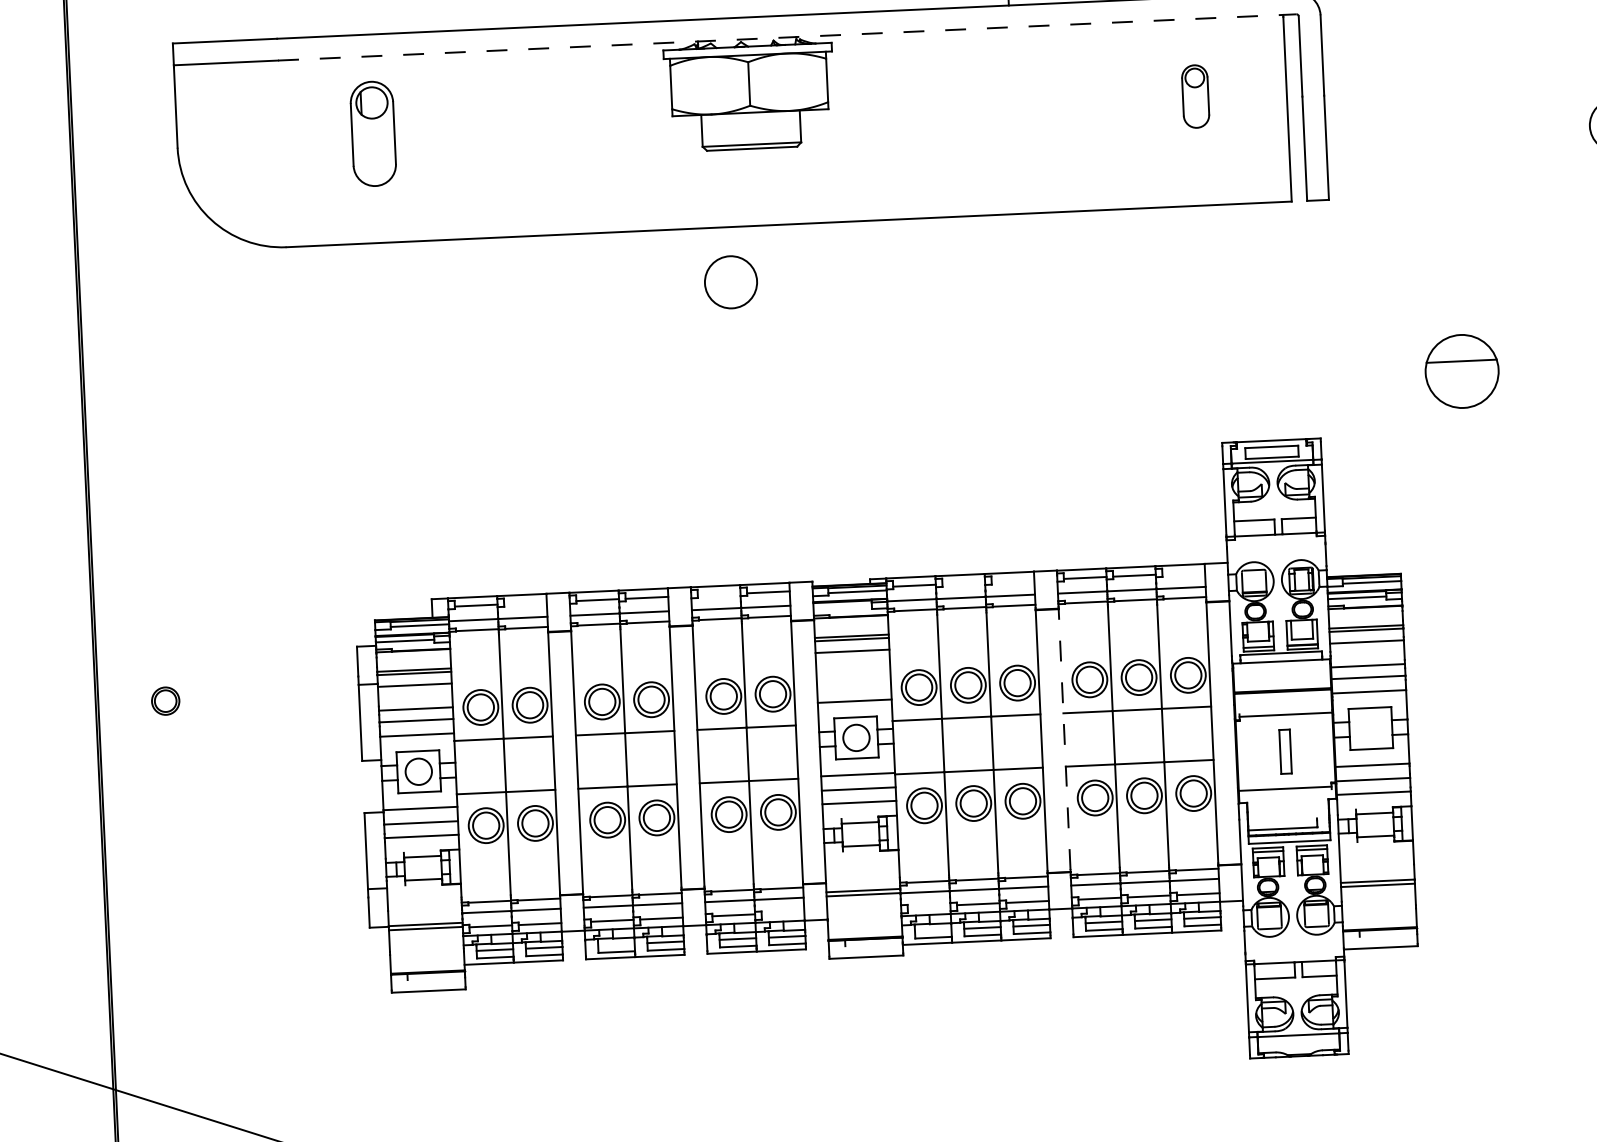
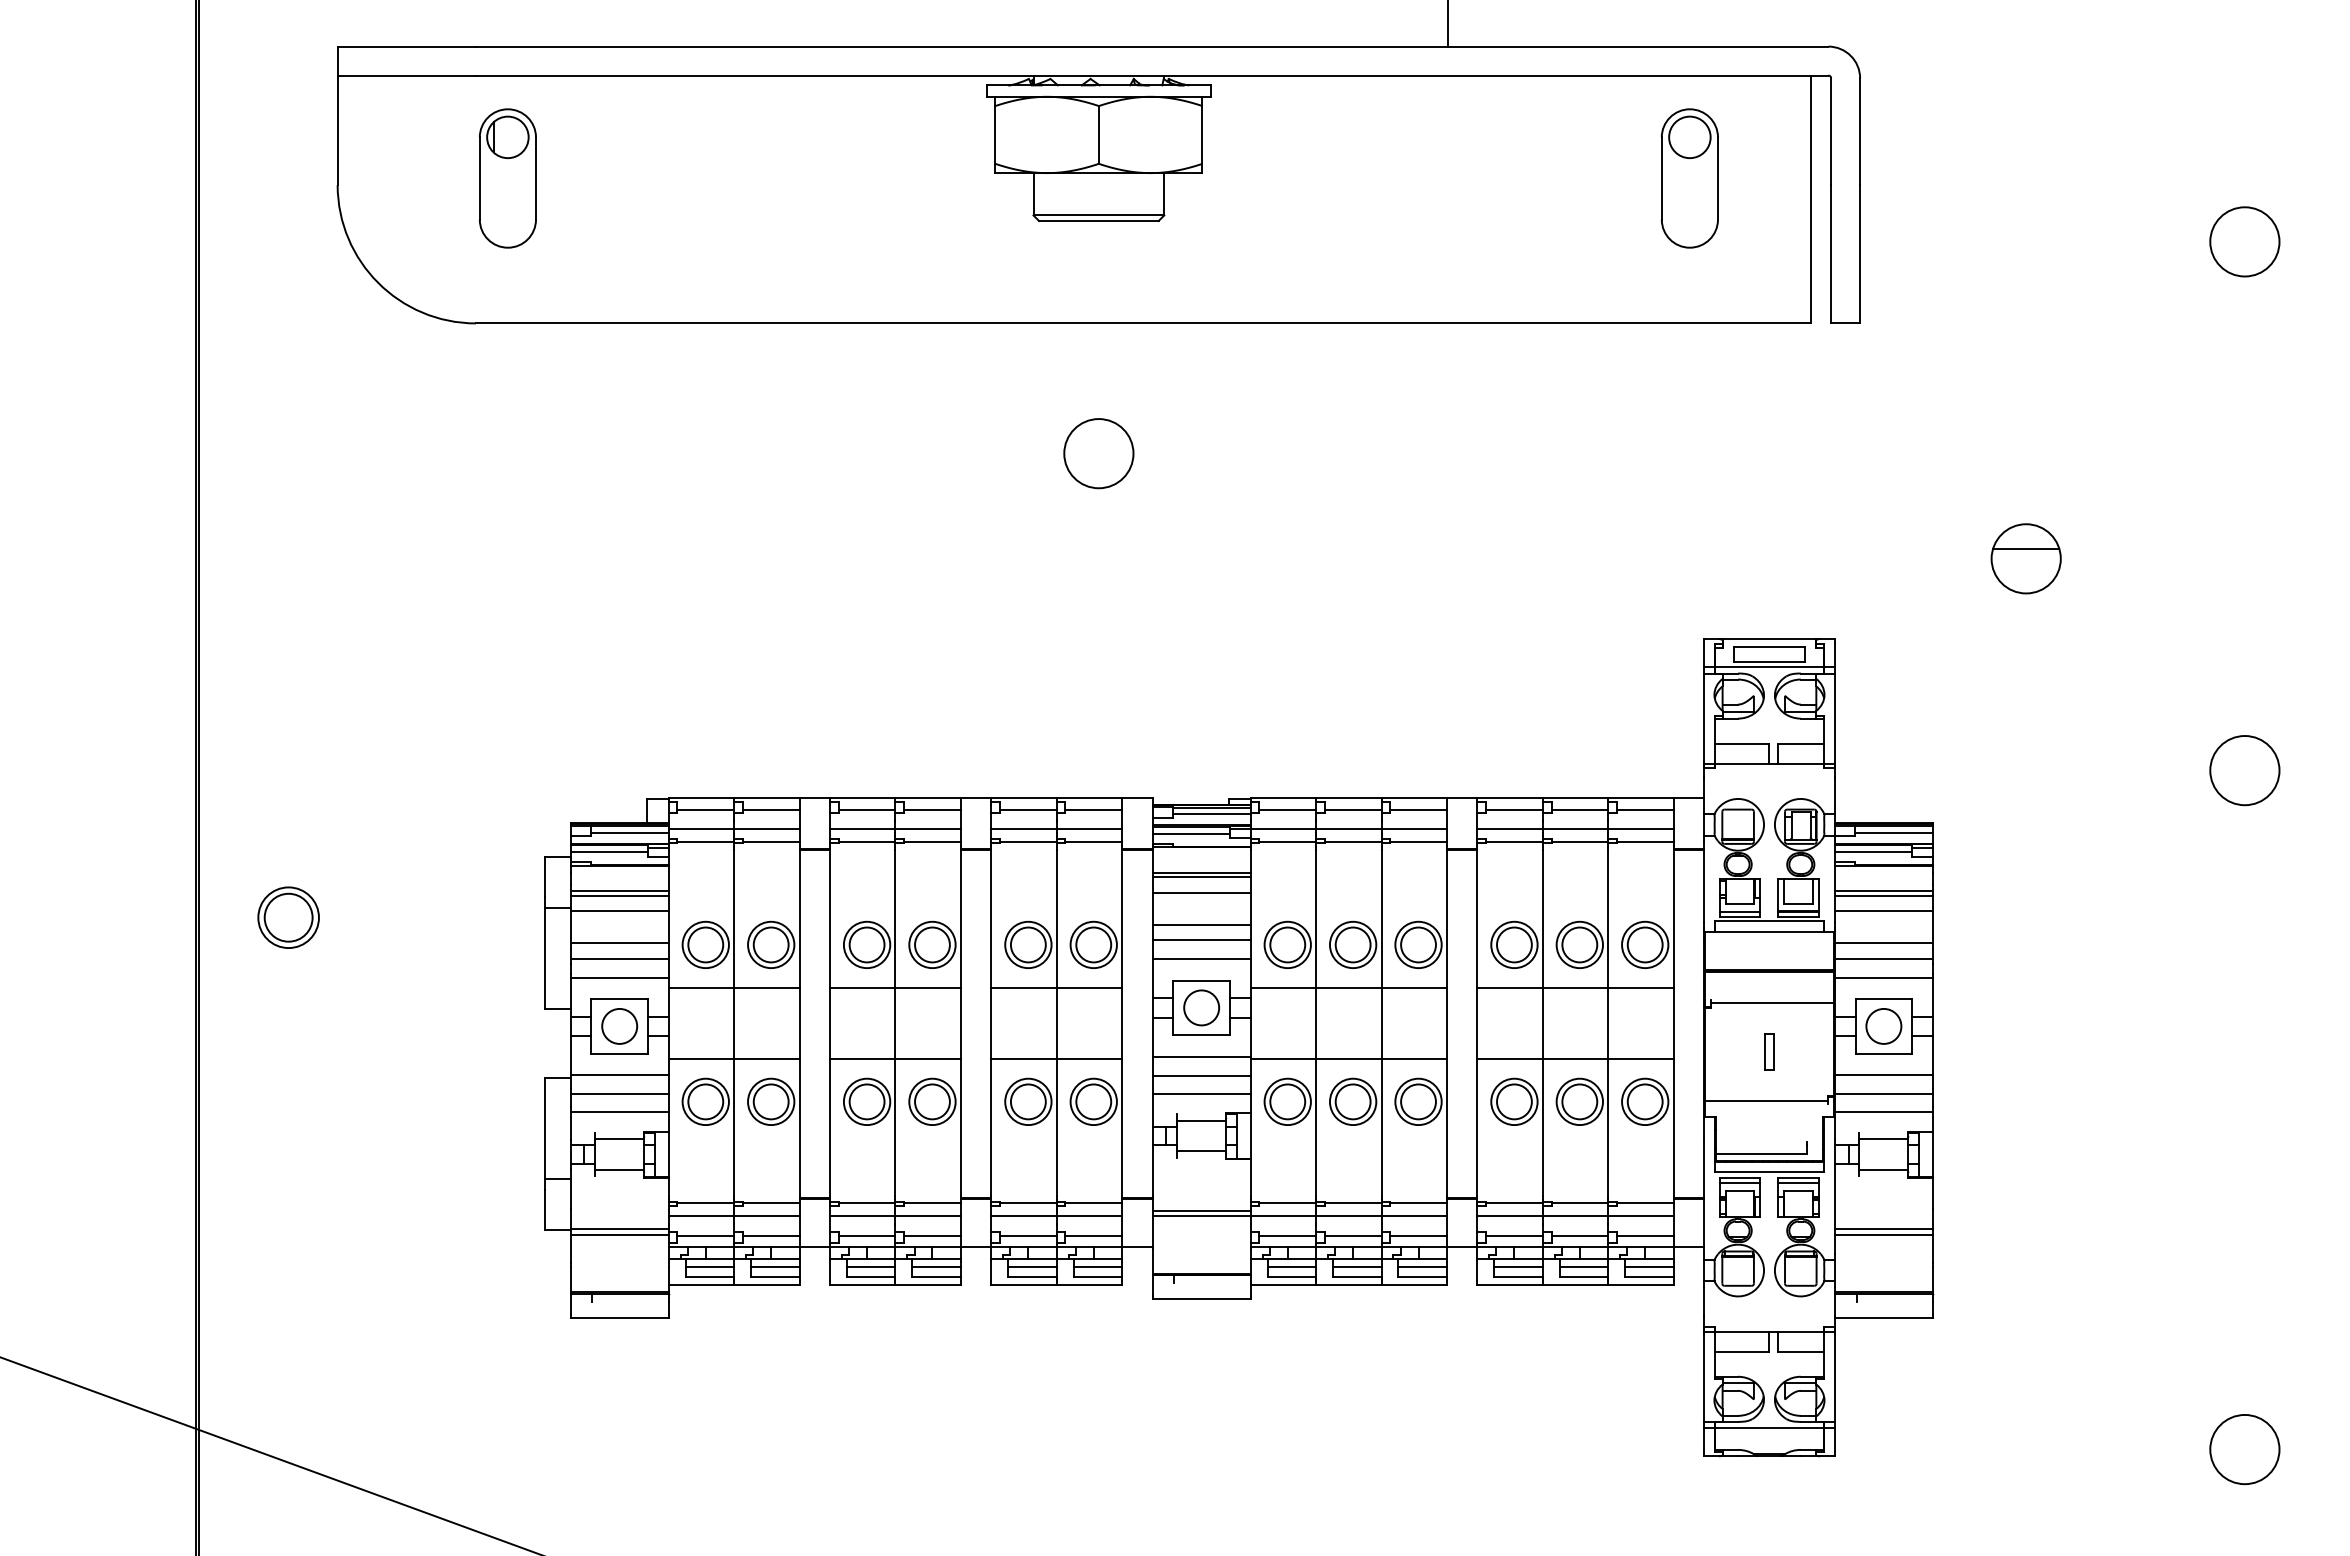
line: (787, 37) -> (1152, 75), dashed -> solid
part: (1195, 96) -> (1689, 178), size x1.67
part: (373, 133) -> (507, 178), moved
circle: (730, 282) -> (1098, 453), moved
part: (1461, 371) -> (2025, 558), size x0.71
line: (1183, 573) -> (1644, 809), added
line: (1012, 581) -> (1418, 809), added
line: (963, 583) -> (1352, 809), added
line: (719, 594) -> (1028, 809), added
line: (524, 603) -> (770, 809), added
line: (842, 606) -> (1191, 833), added
line: (853, 675) -> (1201, 924), added
line: (854, 687) -> (1201, 940), added
part: (165, 701) -> (288, 917), size x1.67
circle: (1370, 728) -> (1883, 1026), added
line: (1064, 739) -> (1477, 1022), dashed -> solid
part: (1285, 751) -> (1769, 1051), size x0.62
line: (928, 906) -> (1287, 1235), added
line: (782, 913) -> (1093, 1235), added
line: (932, 930) -> (1291, 1267), added
line: (615, 944) -> (870, 1267), added

